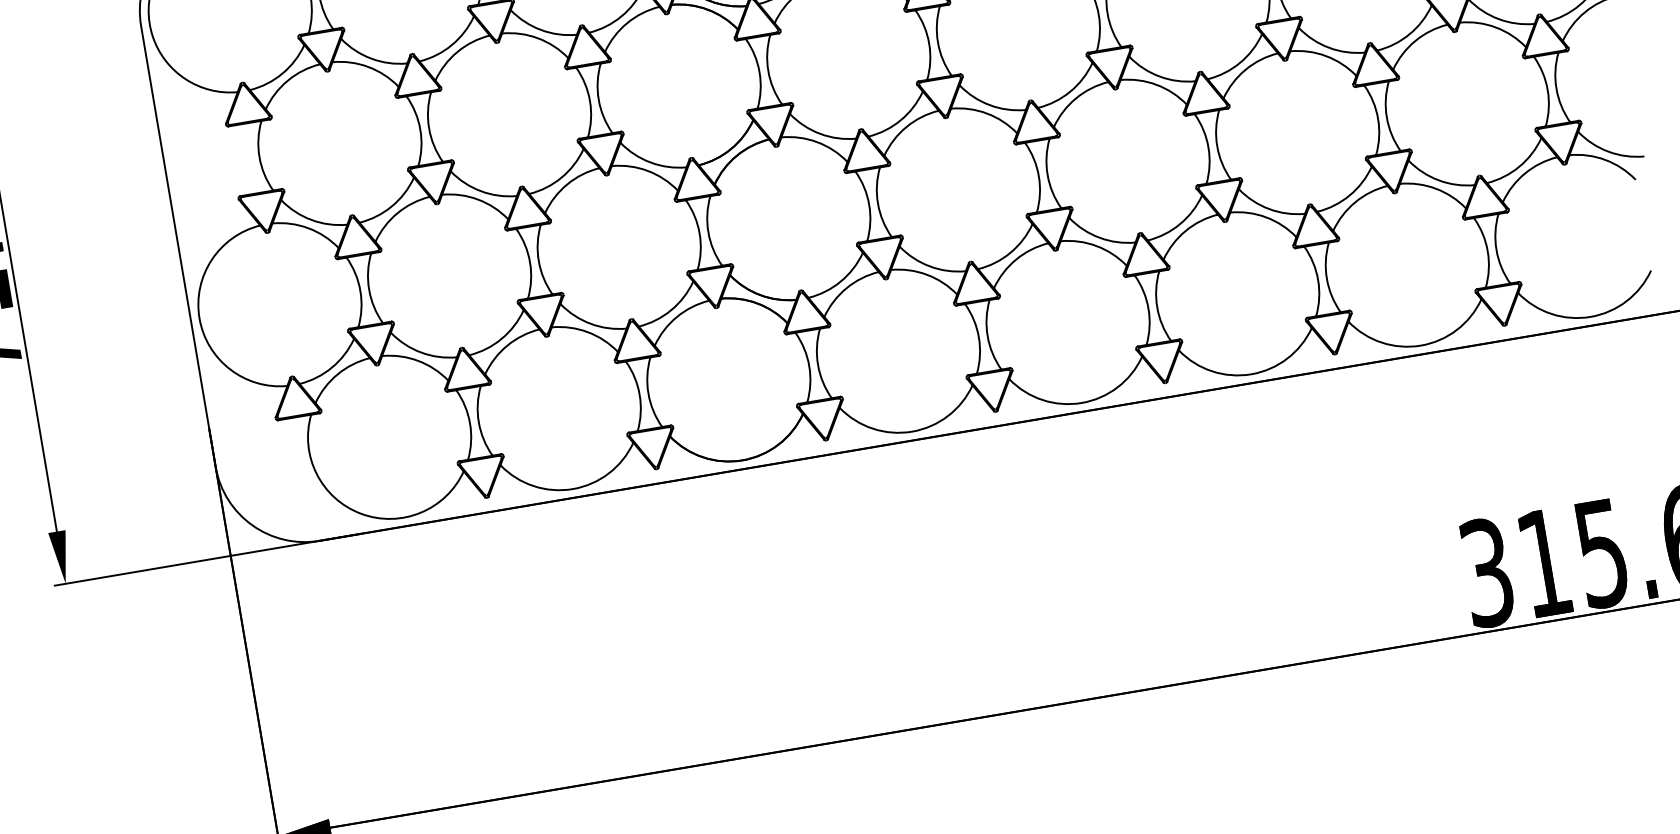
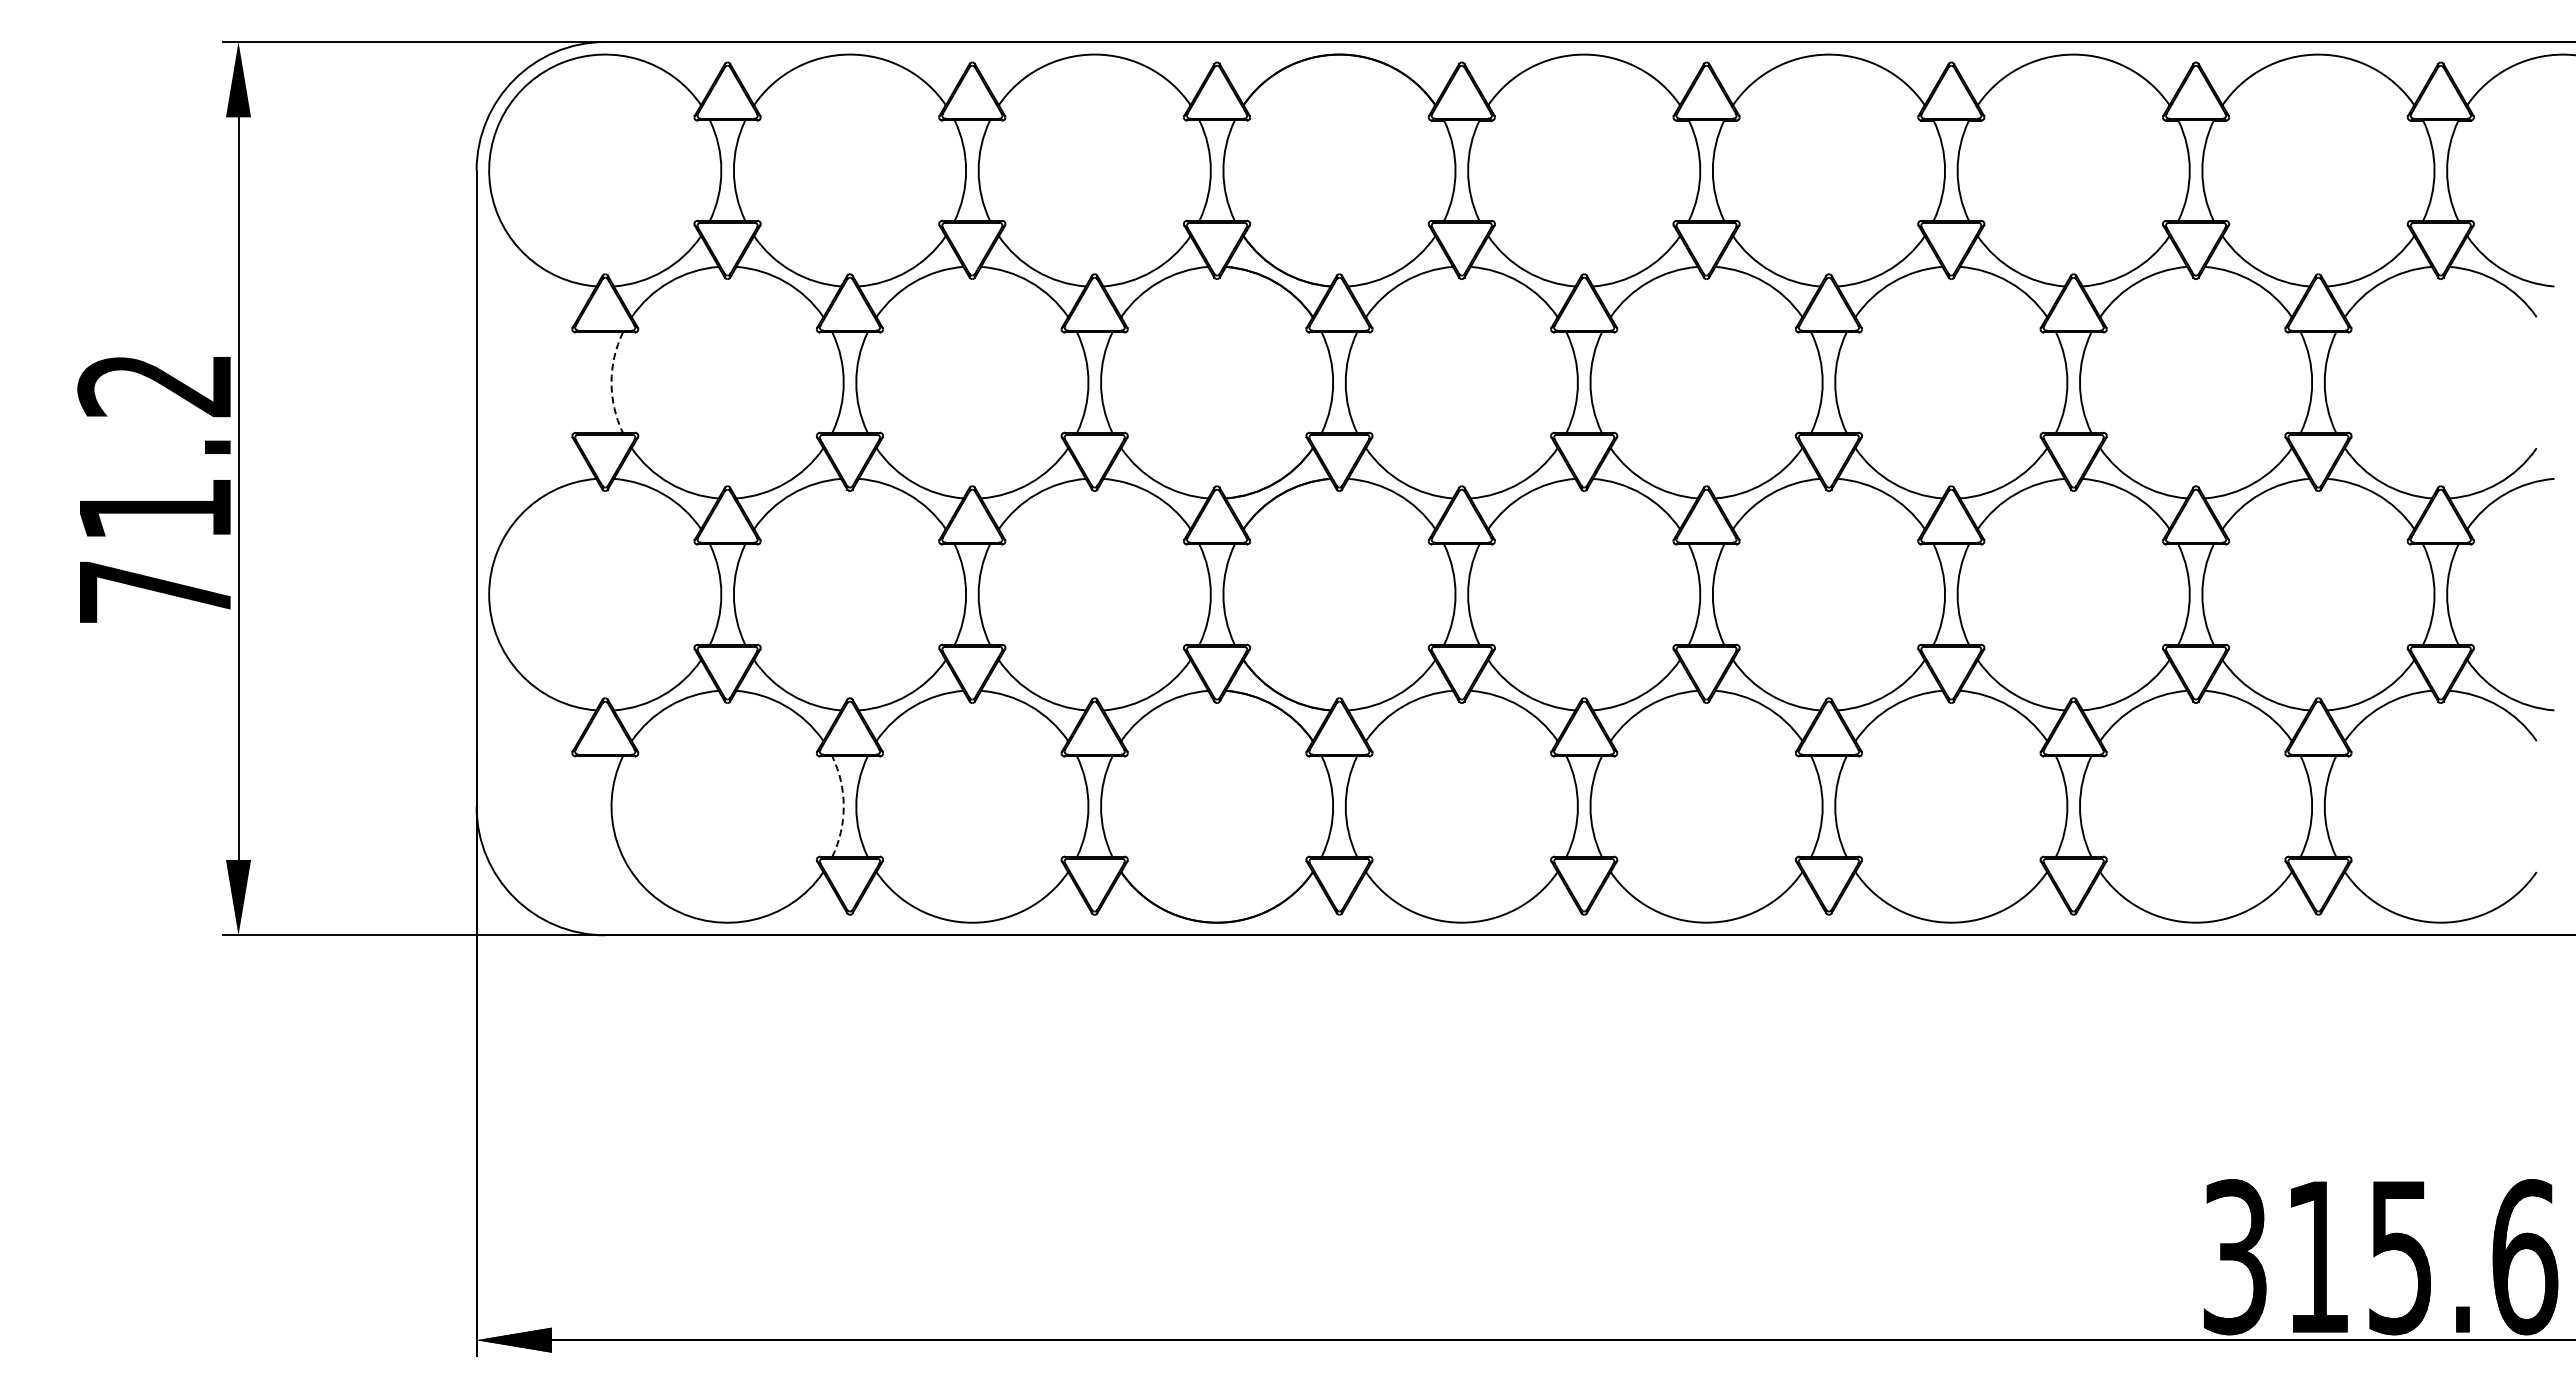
arc: (259, 156) -> (611, 382), solid -> dashed
arc: (469, 423) -> (843, 806), solid -> dashed

